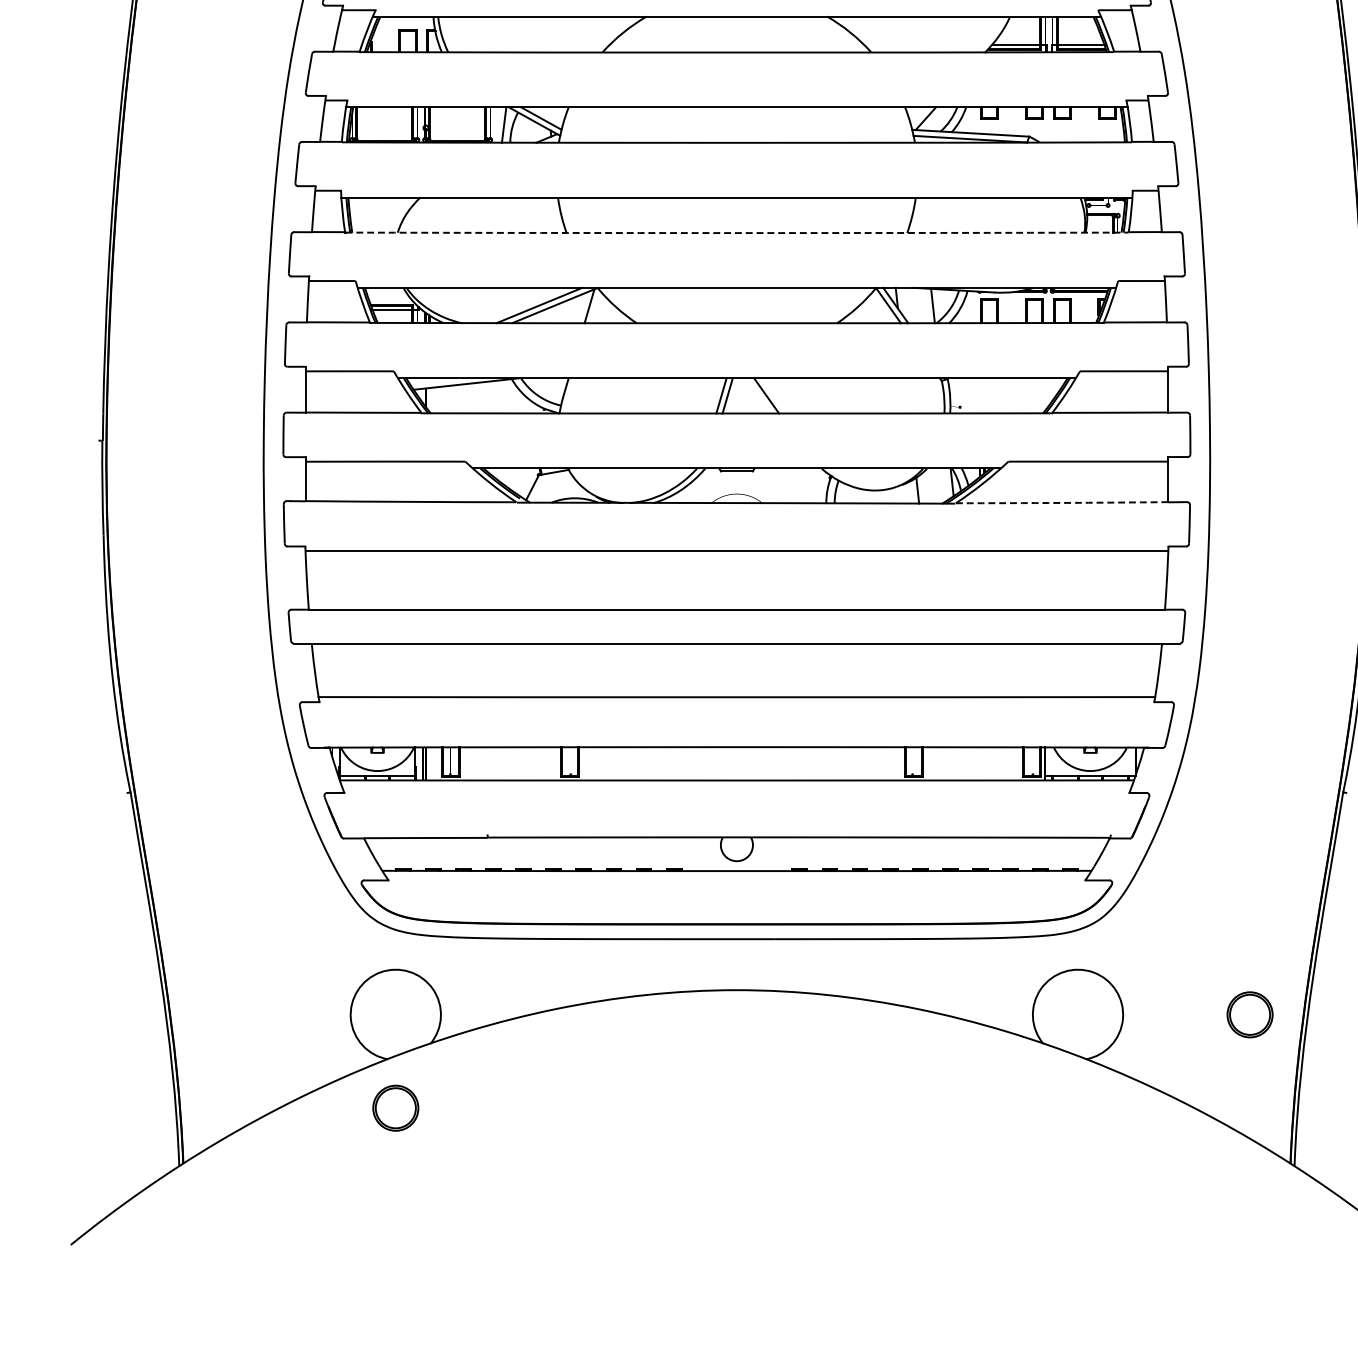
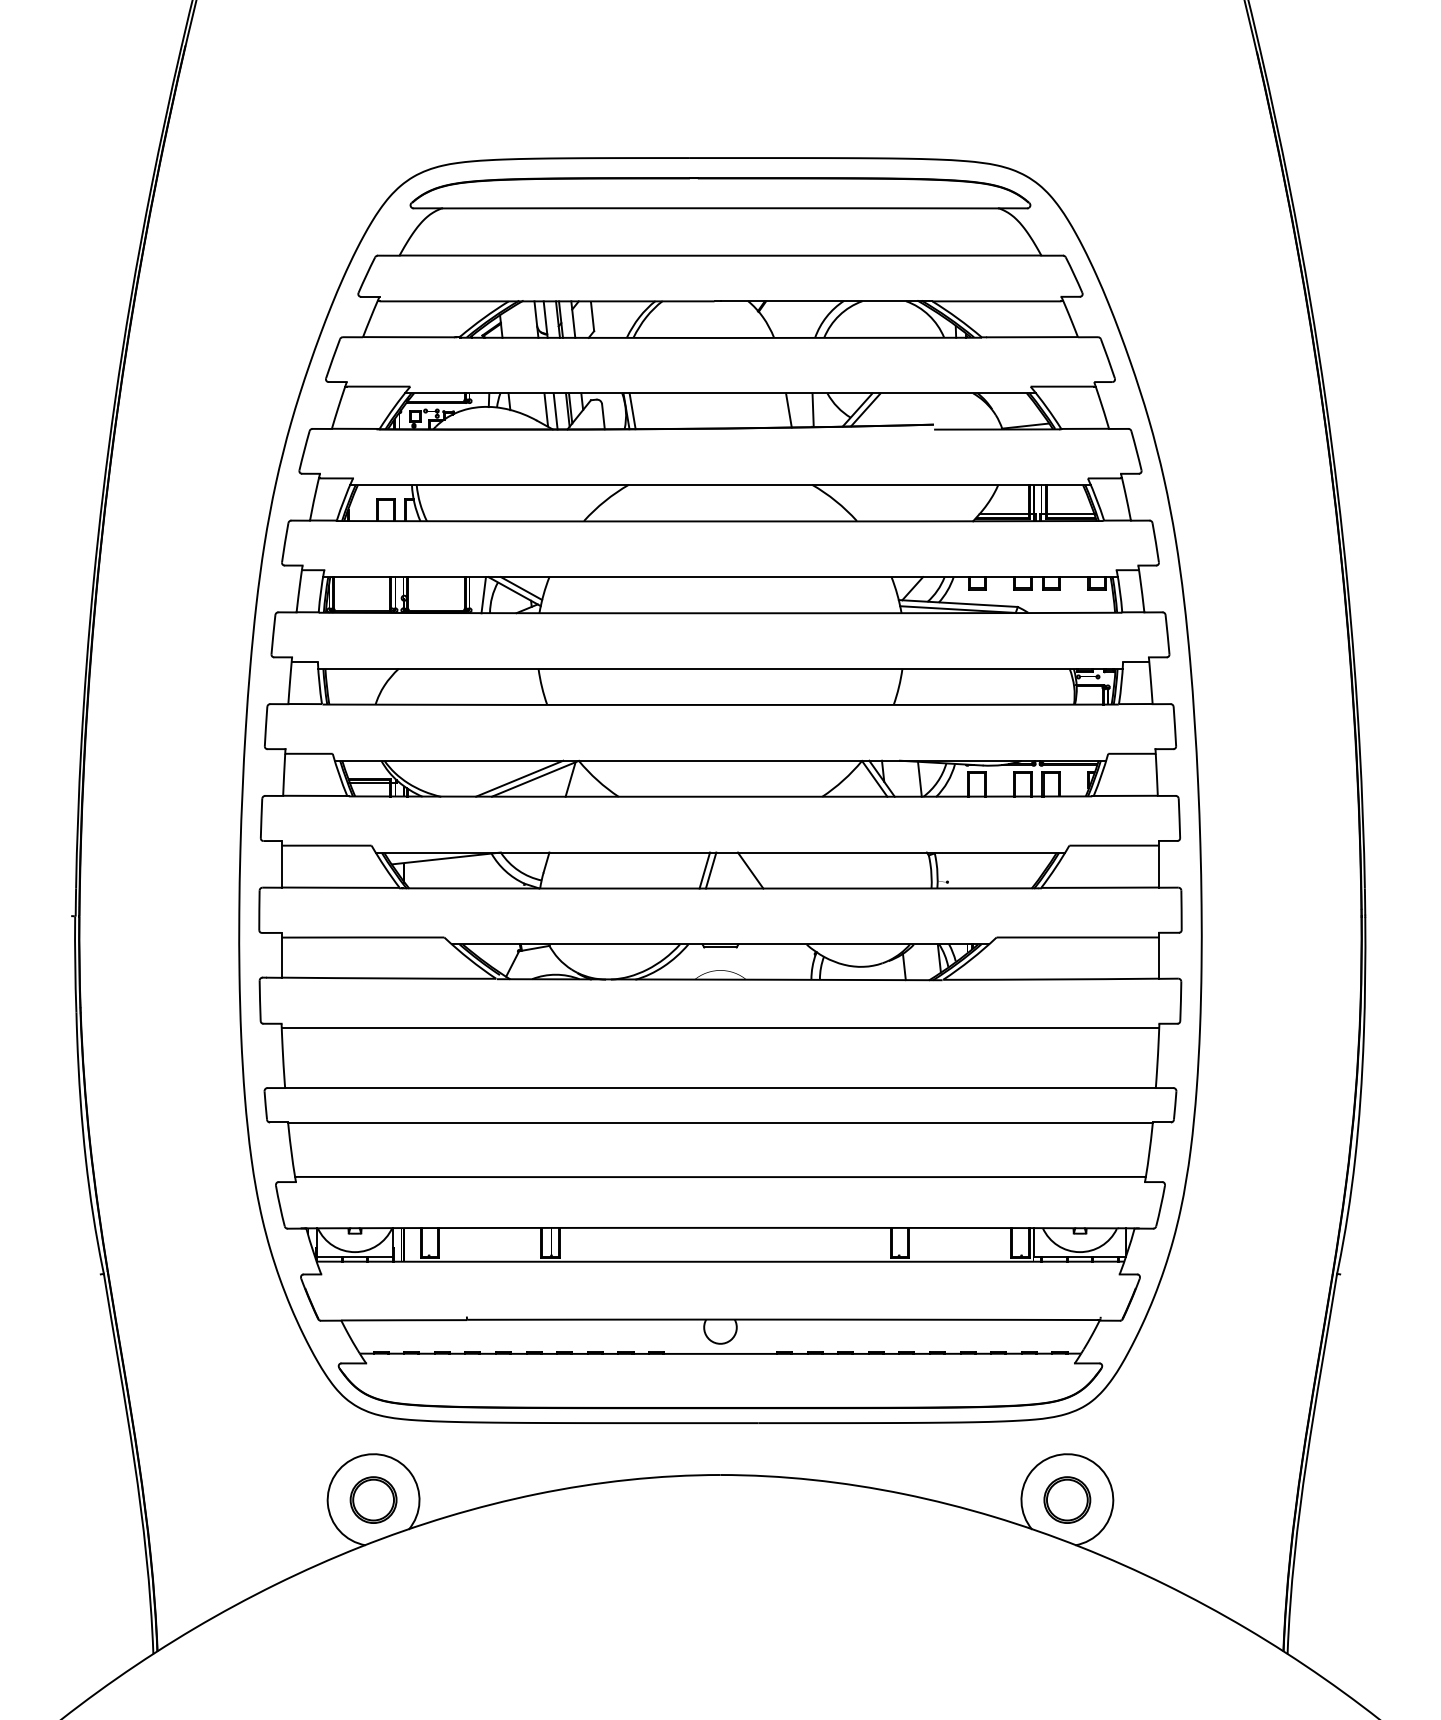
arc: (736, 233) -> (720, 705), dashed -> solid
arc: (1062, 502) -> (1051, 979), dashed -> solid
part: (1250, 1014) -> (1067, 1499), moved
part: (395, 1107) -> (373, 1499), moved

